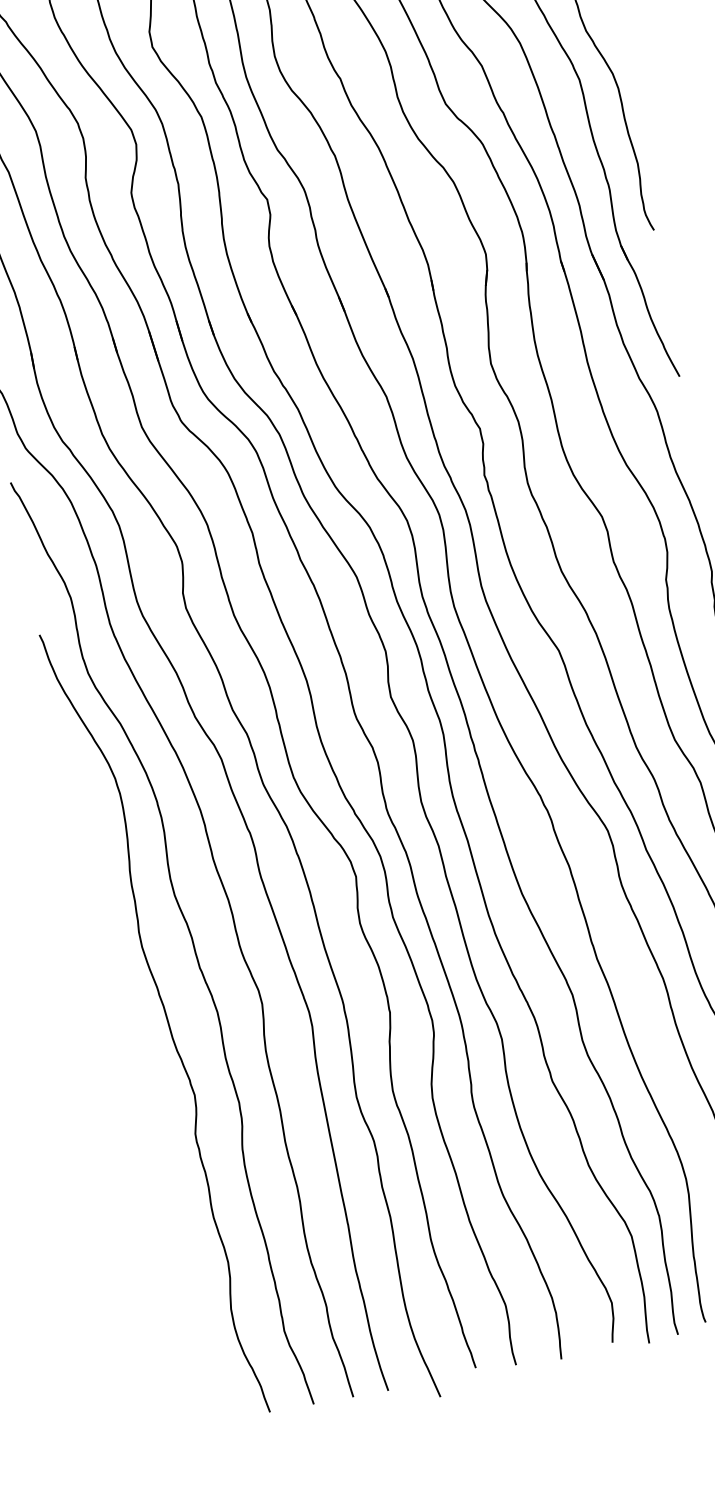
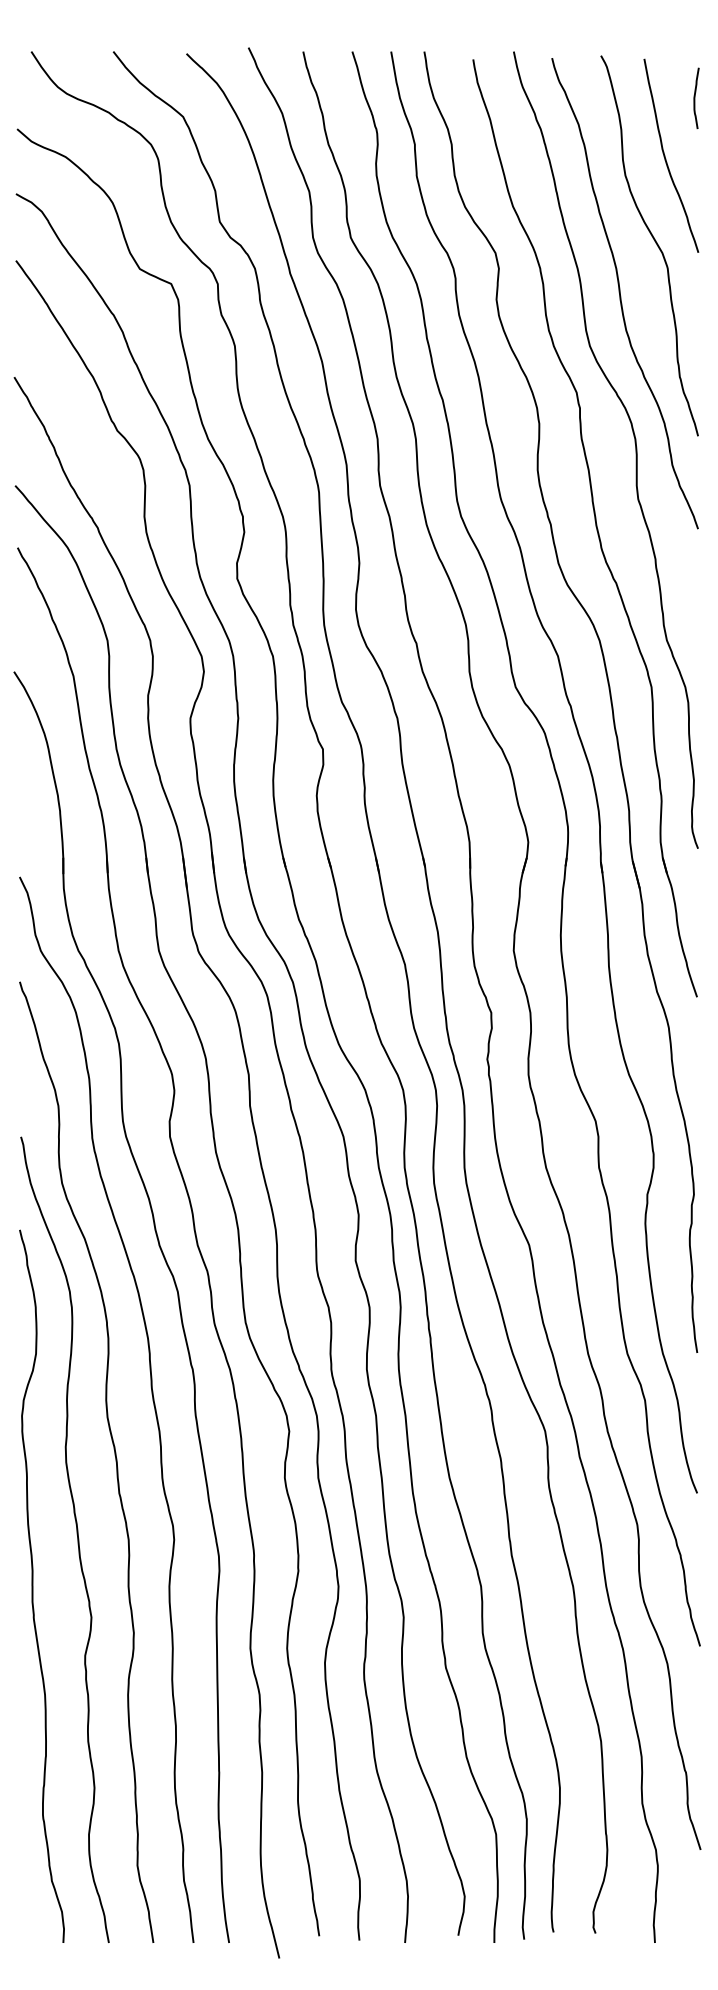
curve: (131, 1074) -> (33, 1585), added

